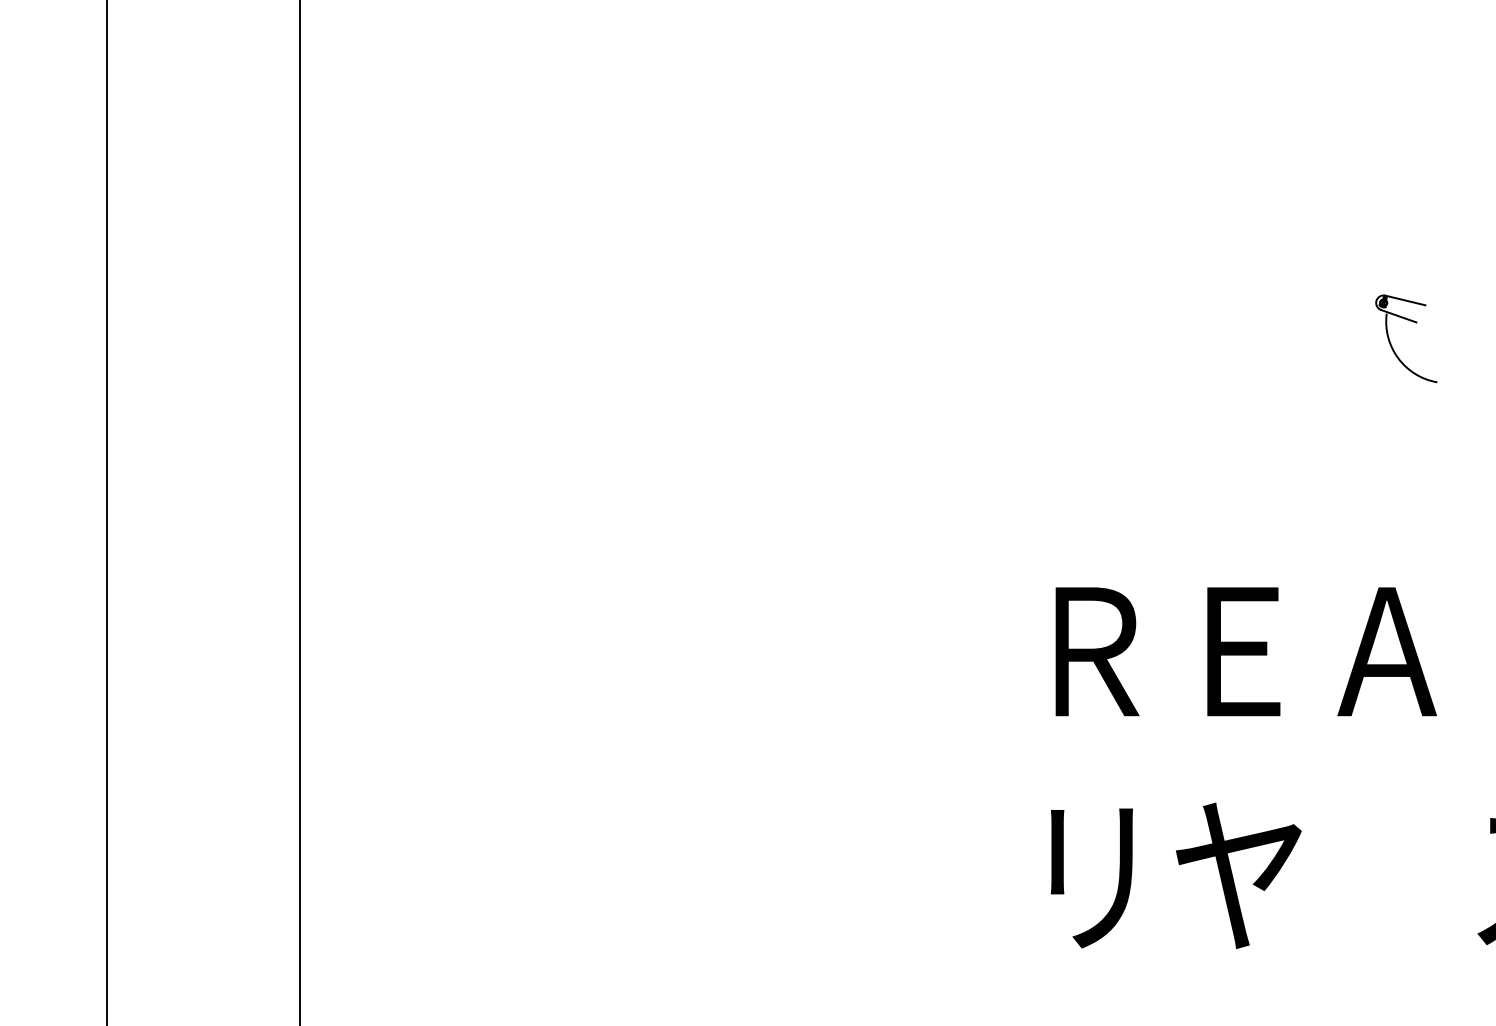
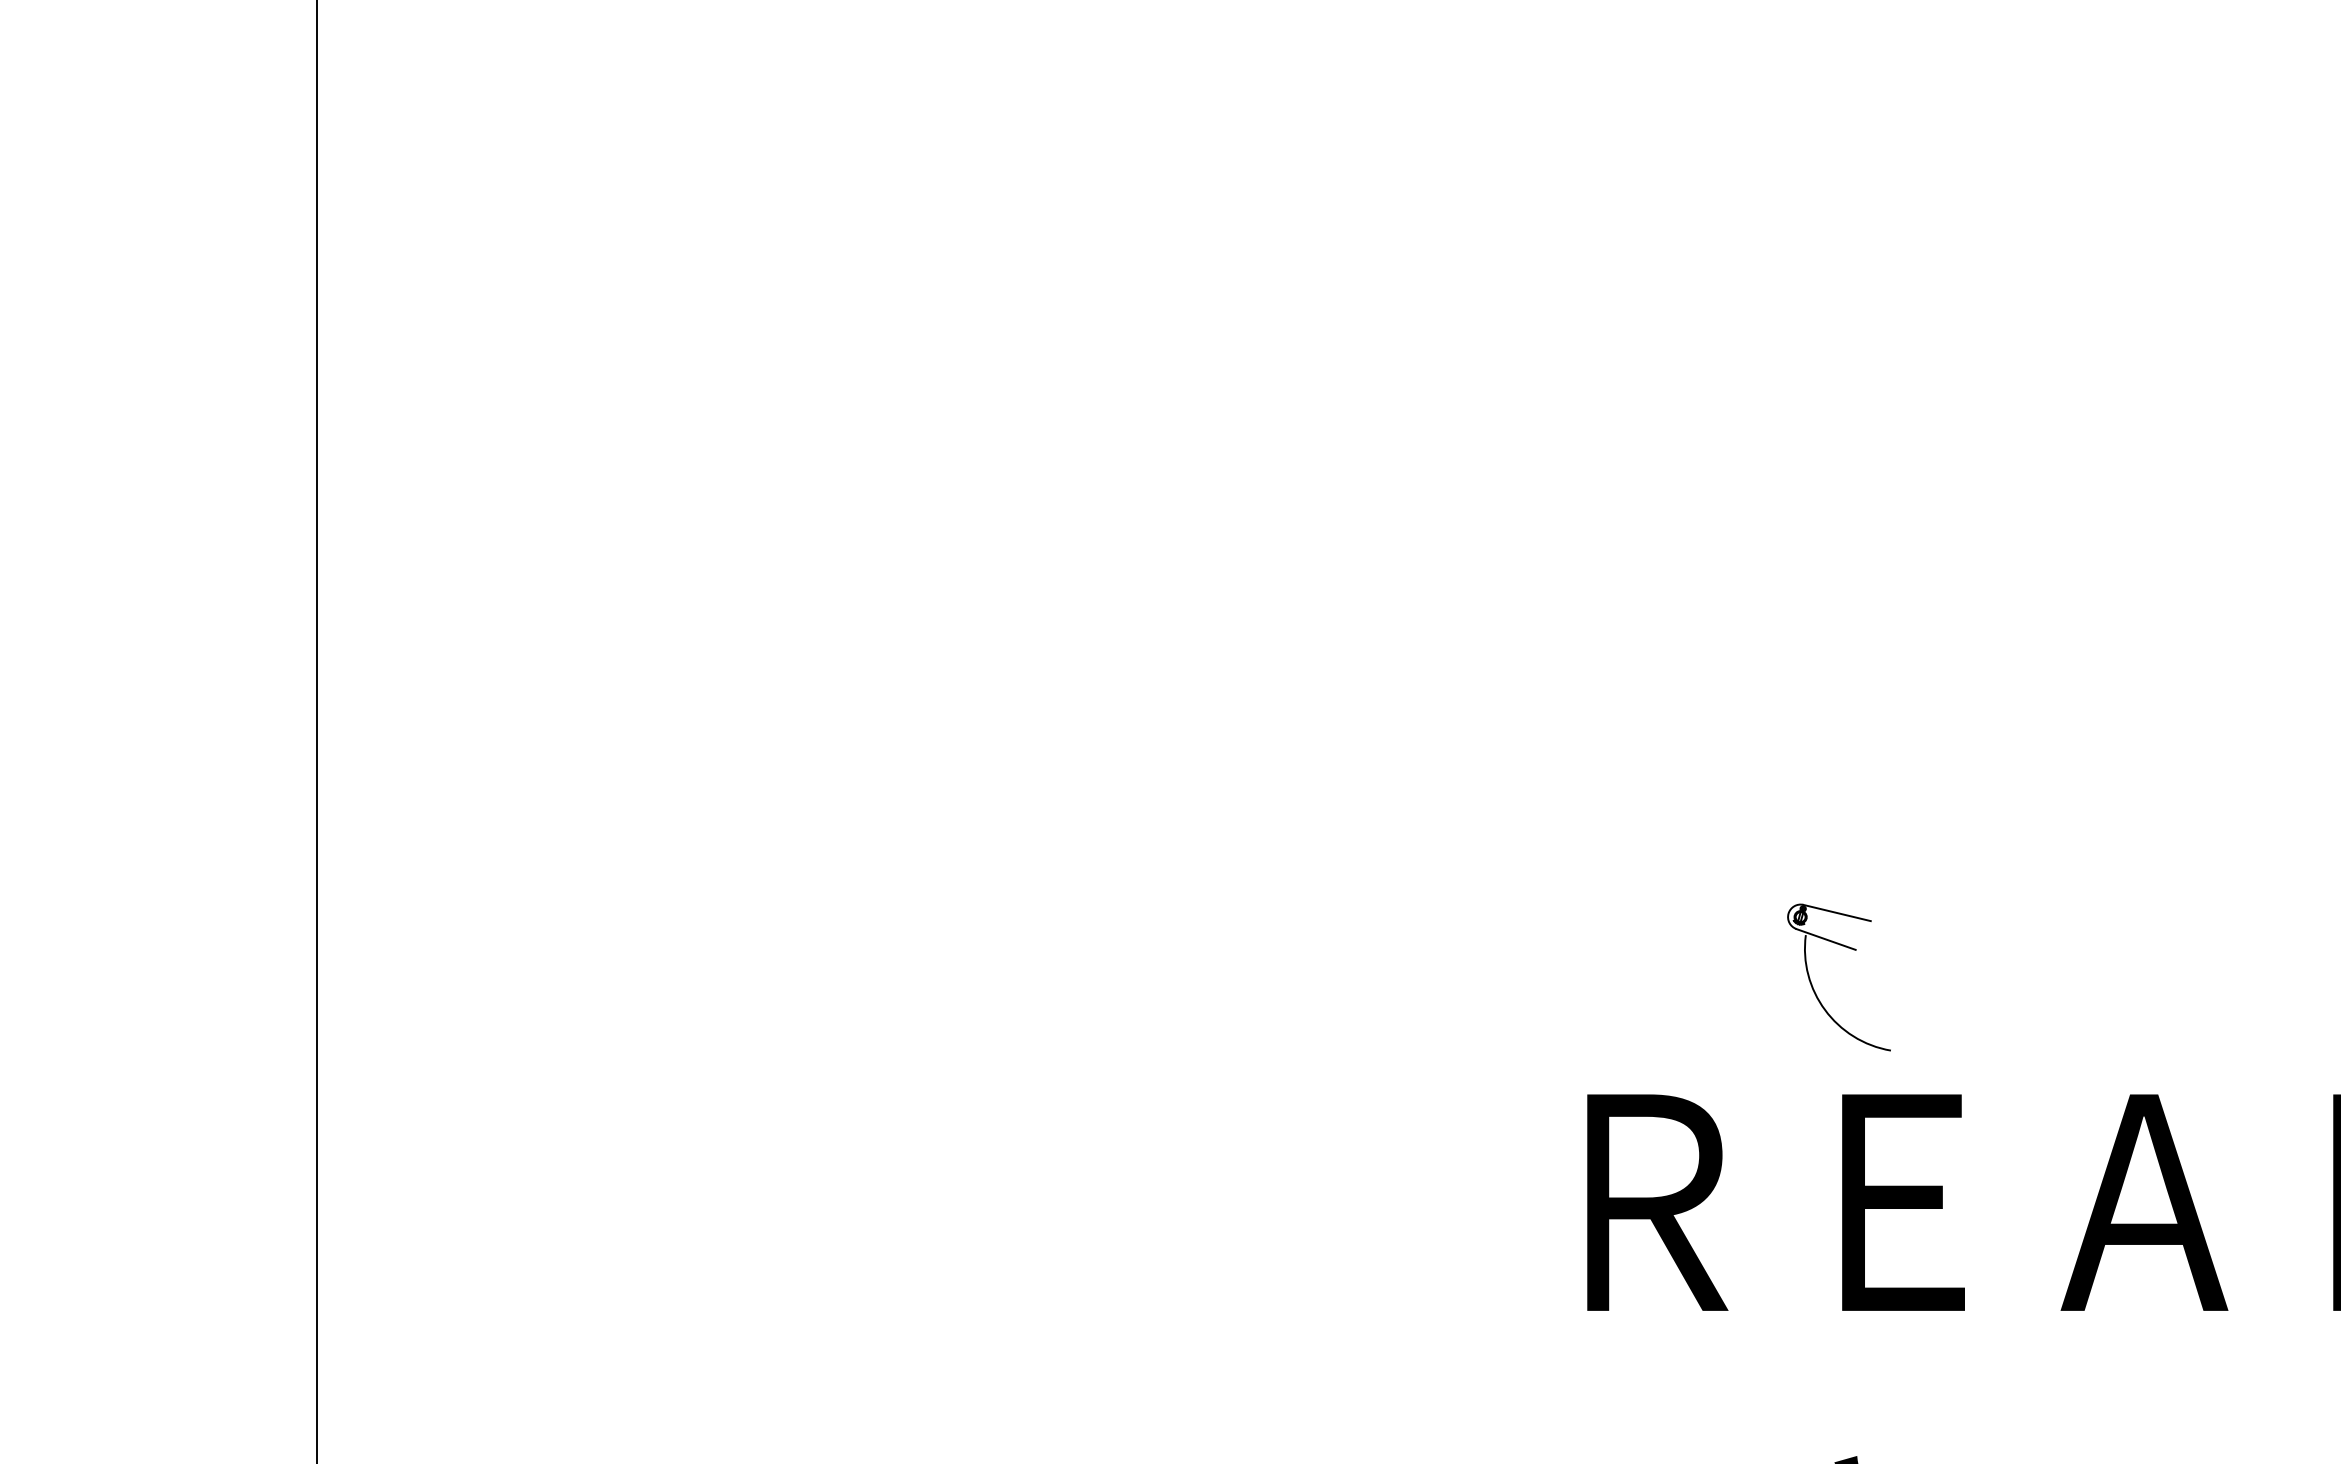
part: (1391, 343) -> (1813, 985), moved

